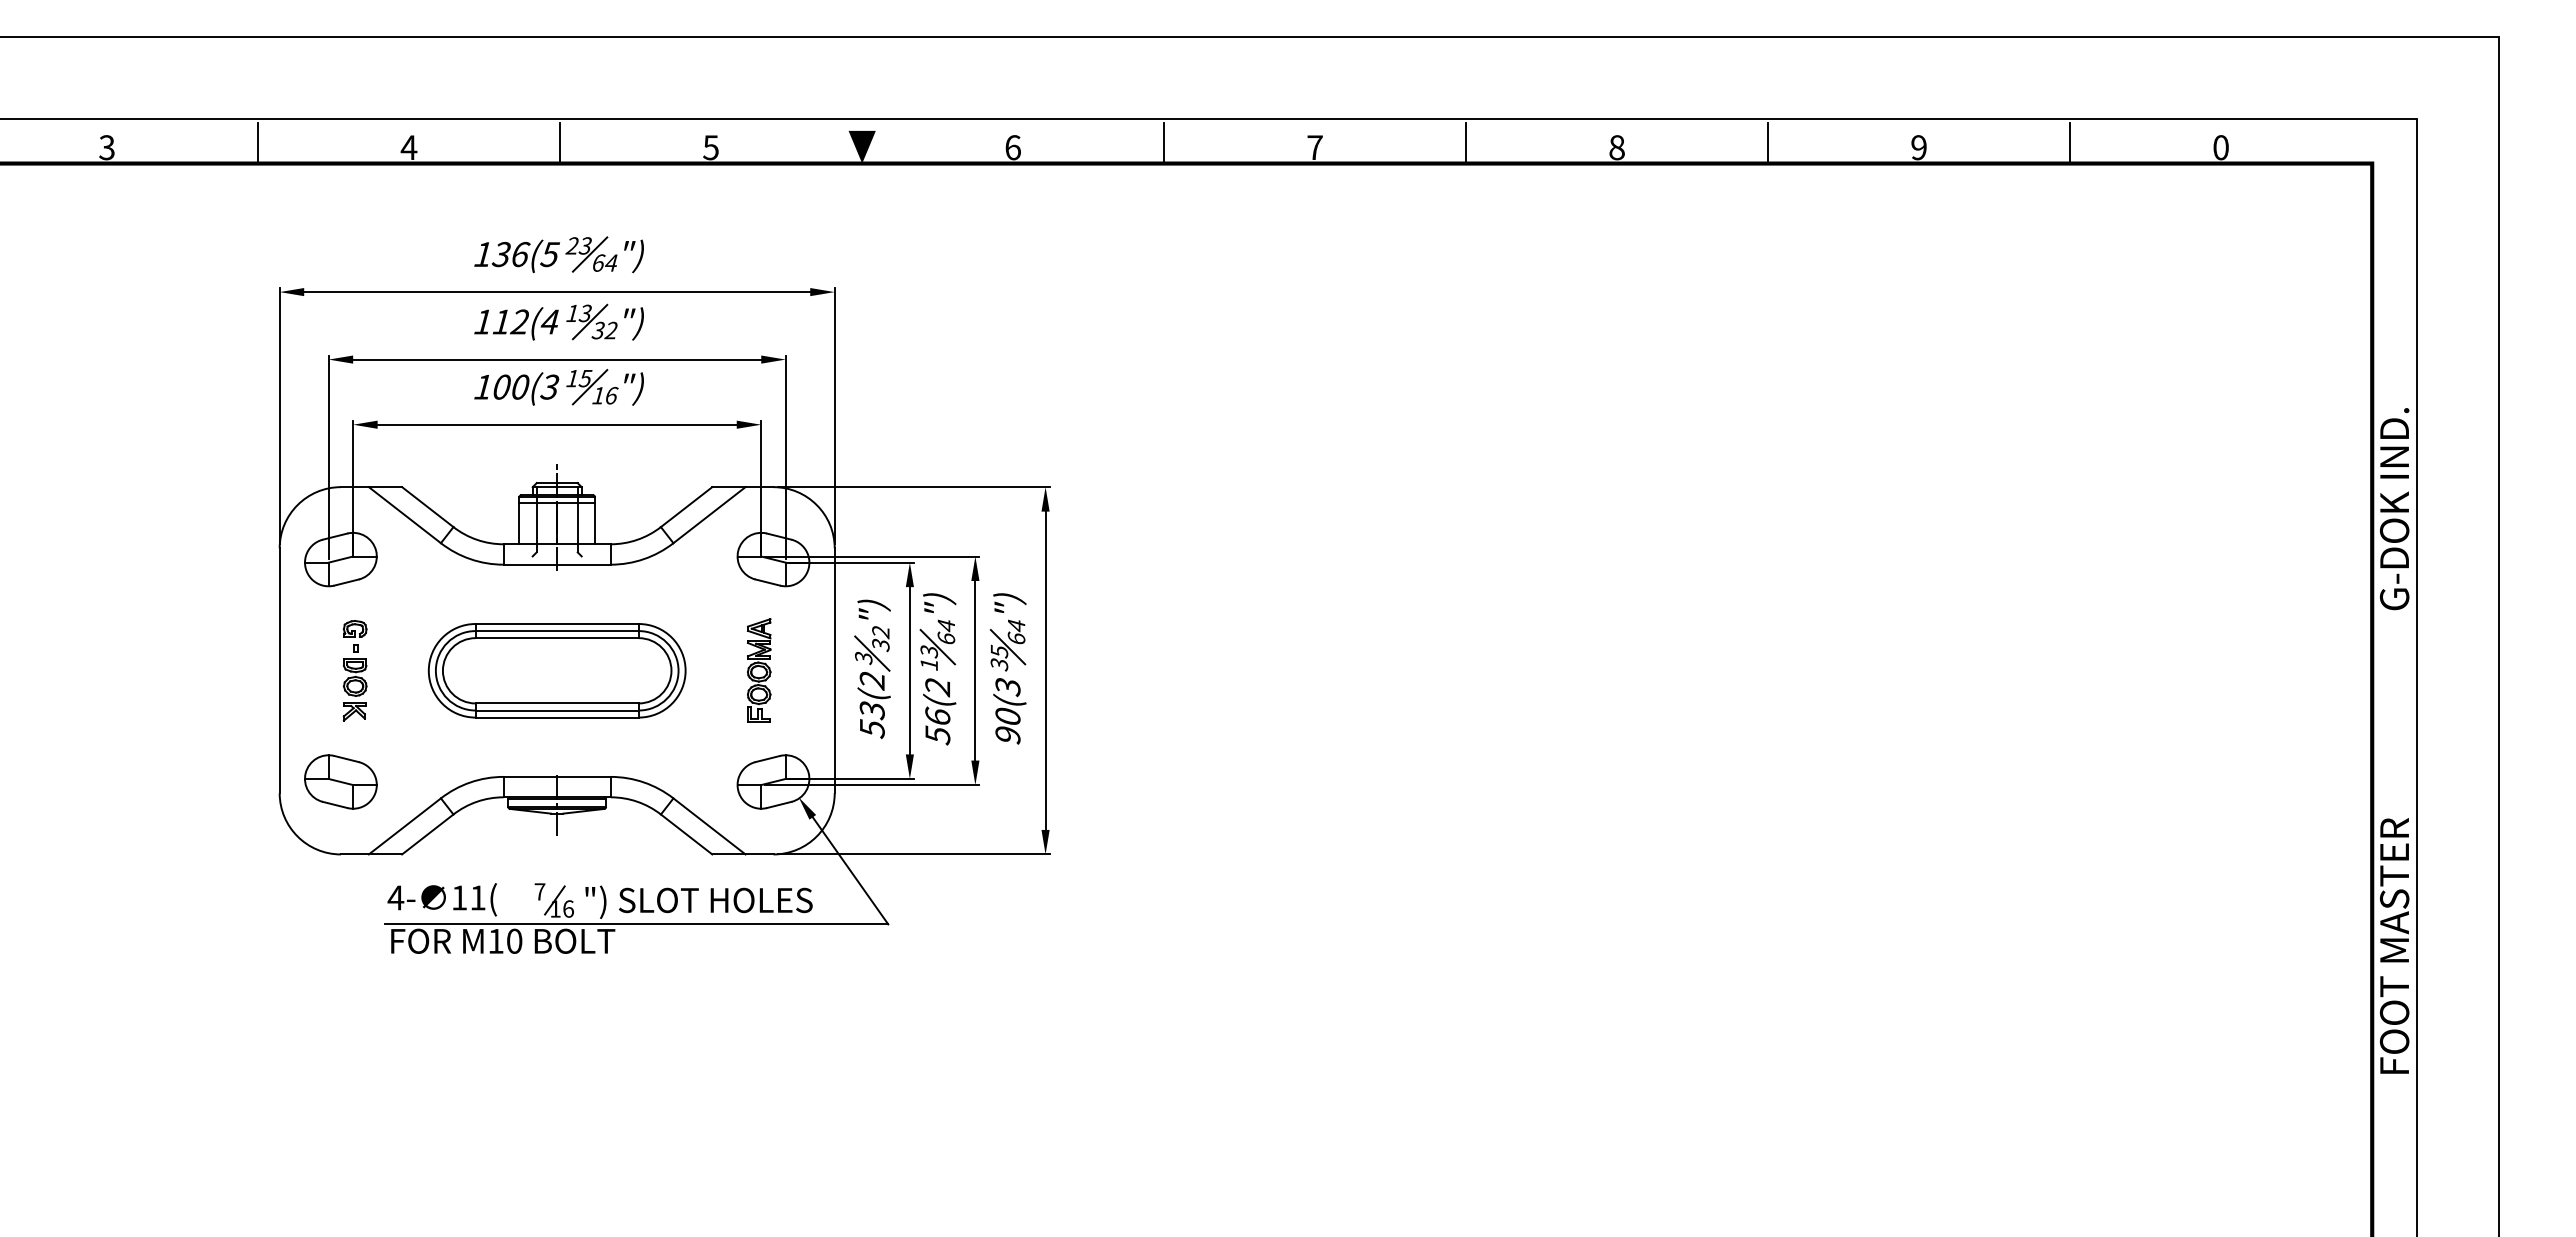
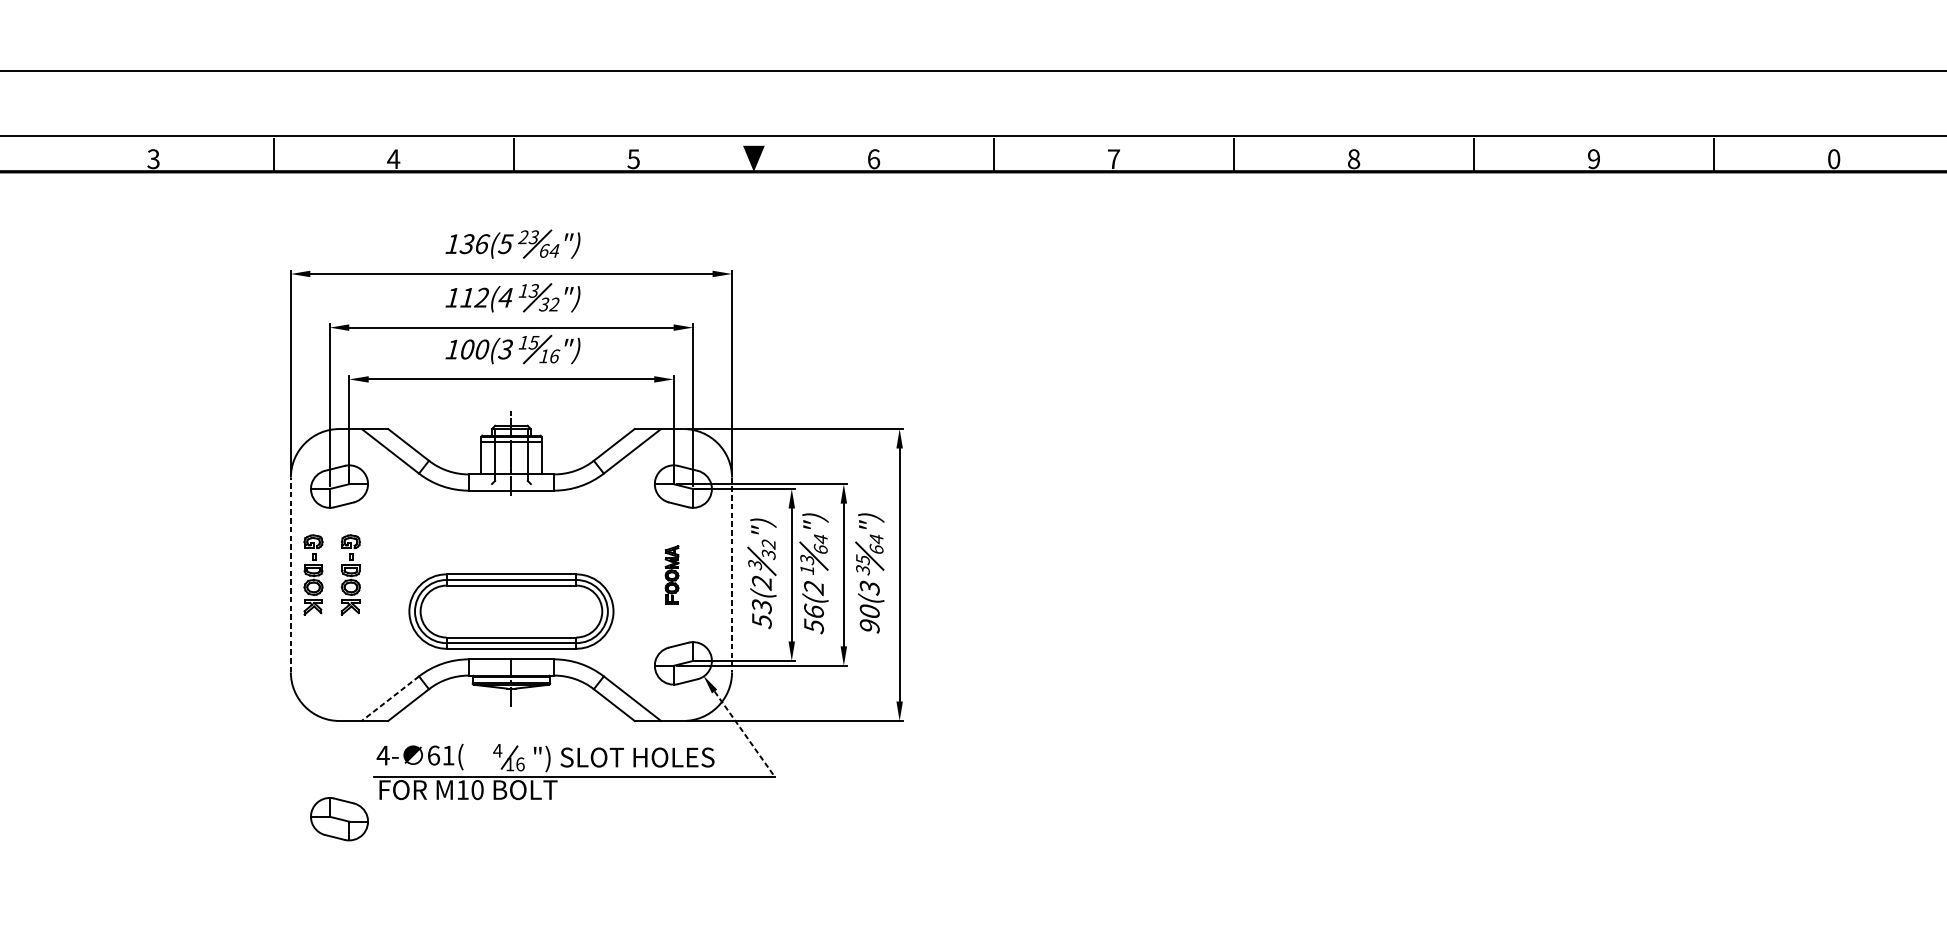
line: (279, 670) -> (290, 574), solid -> dashed
part: (307, 670) -> (312, 574), added
part: (556, 670) -> (510, 611), moved
part: (759, 670) -> (672, 574), size x0.7
line: (834, 671) -> (731, 575), solid -> dashed
part: (340, 781) -> (339, 818), moved
line: (404, 826) -> (390, 698), solid -> dashed
line: (850, 871) -> (744, 734), solid -> dashed
text: (539, 891) -> (497, 750), 7 -> 4
text: (459, 897) -> (433, 755), 11( -> 61(

